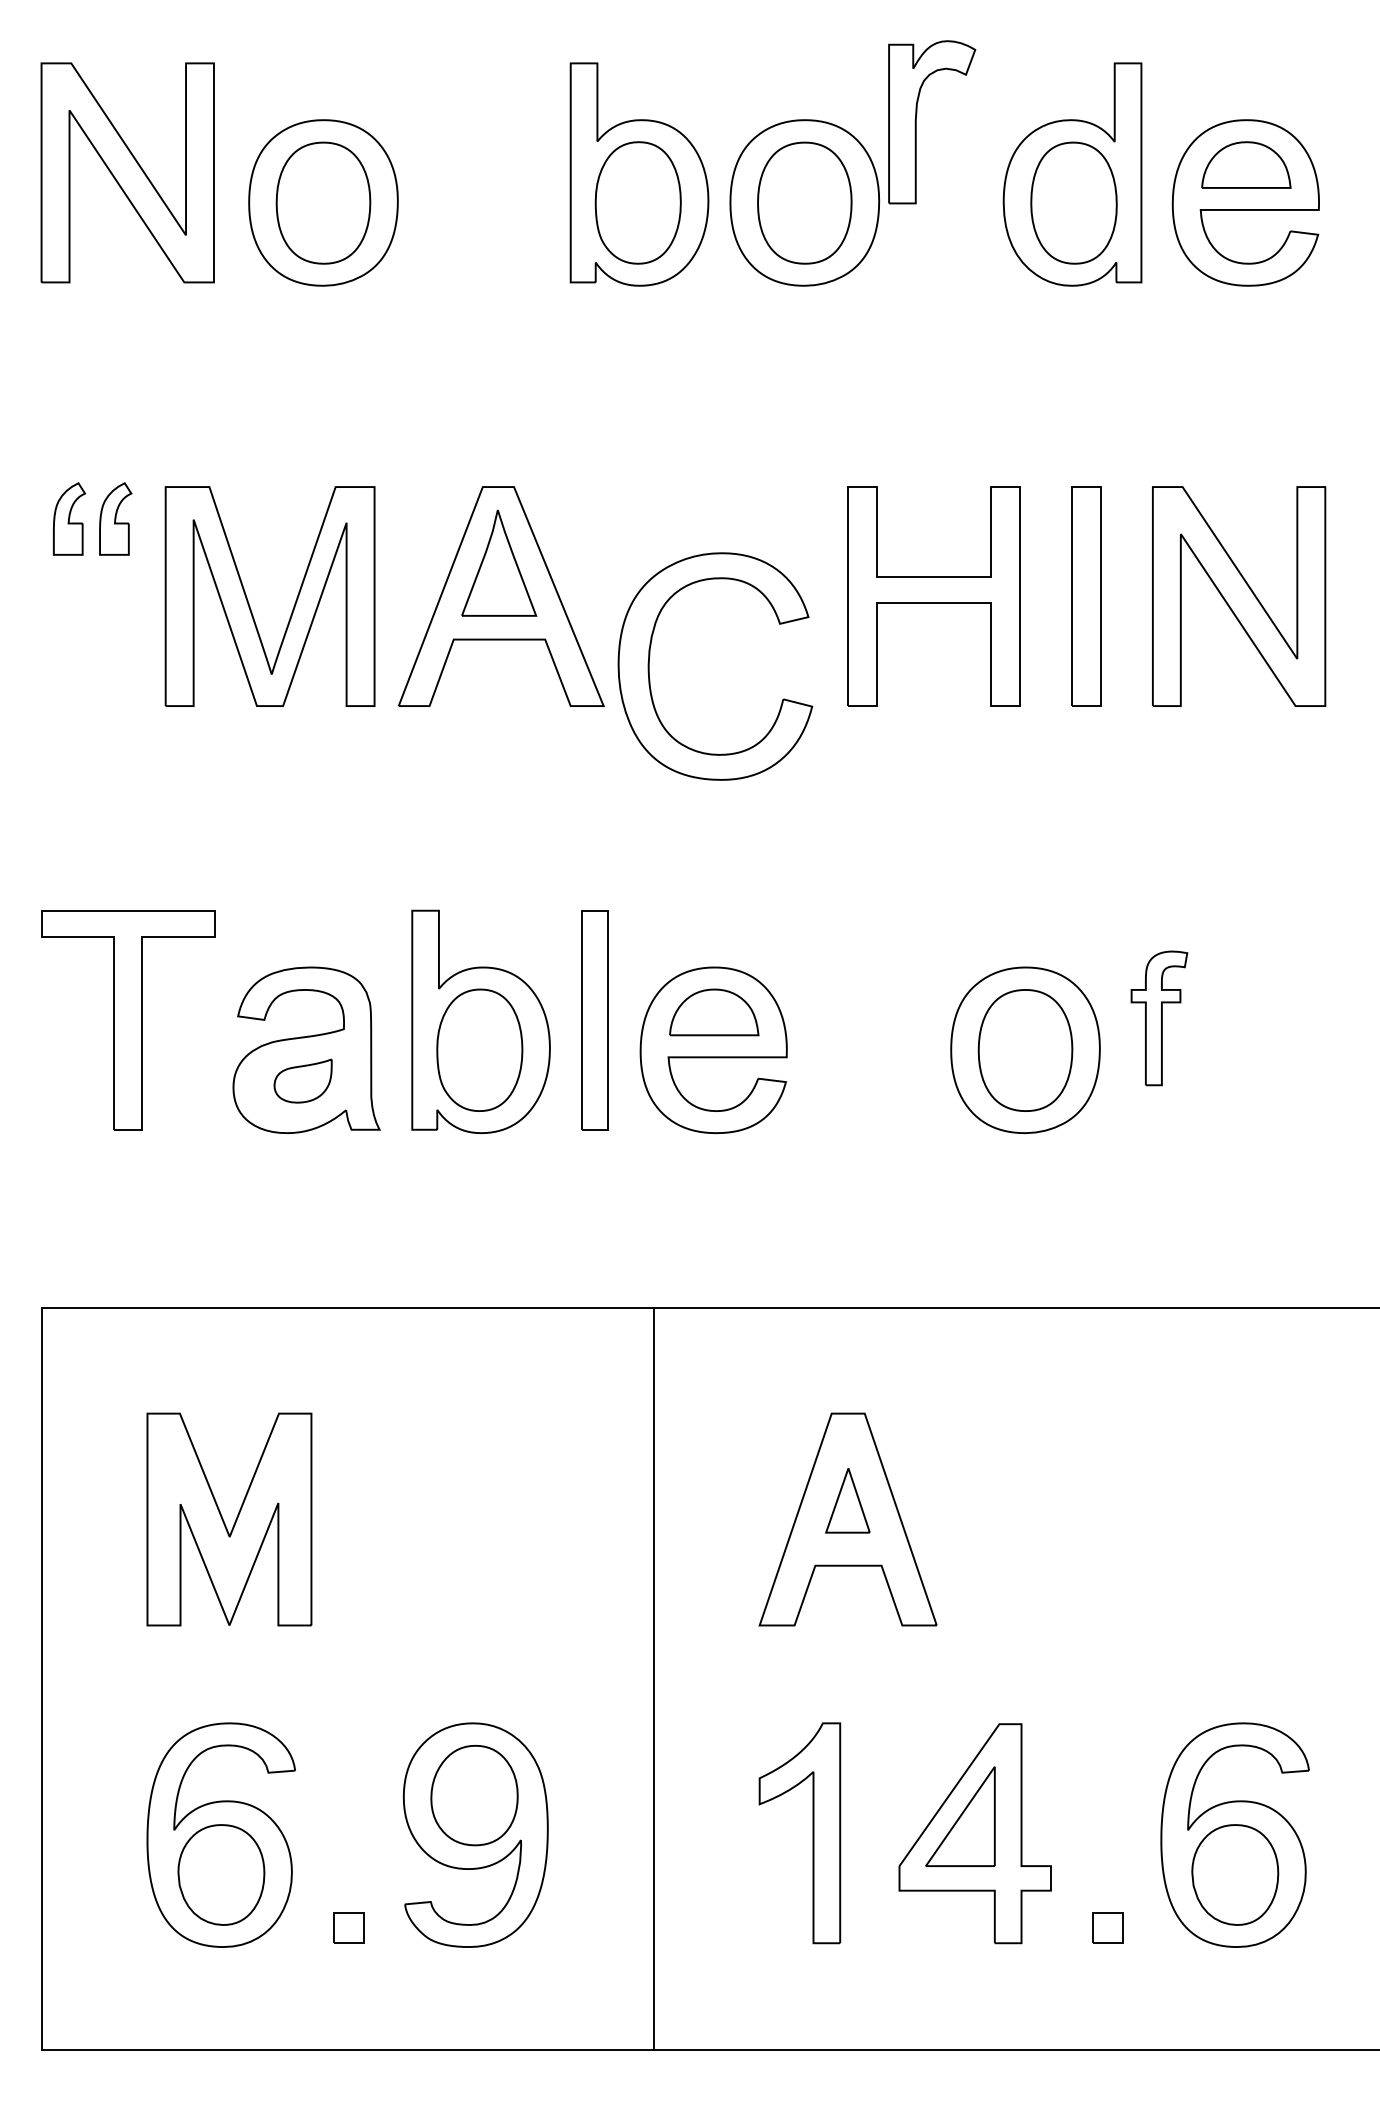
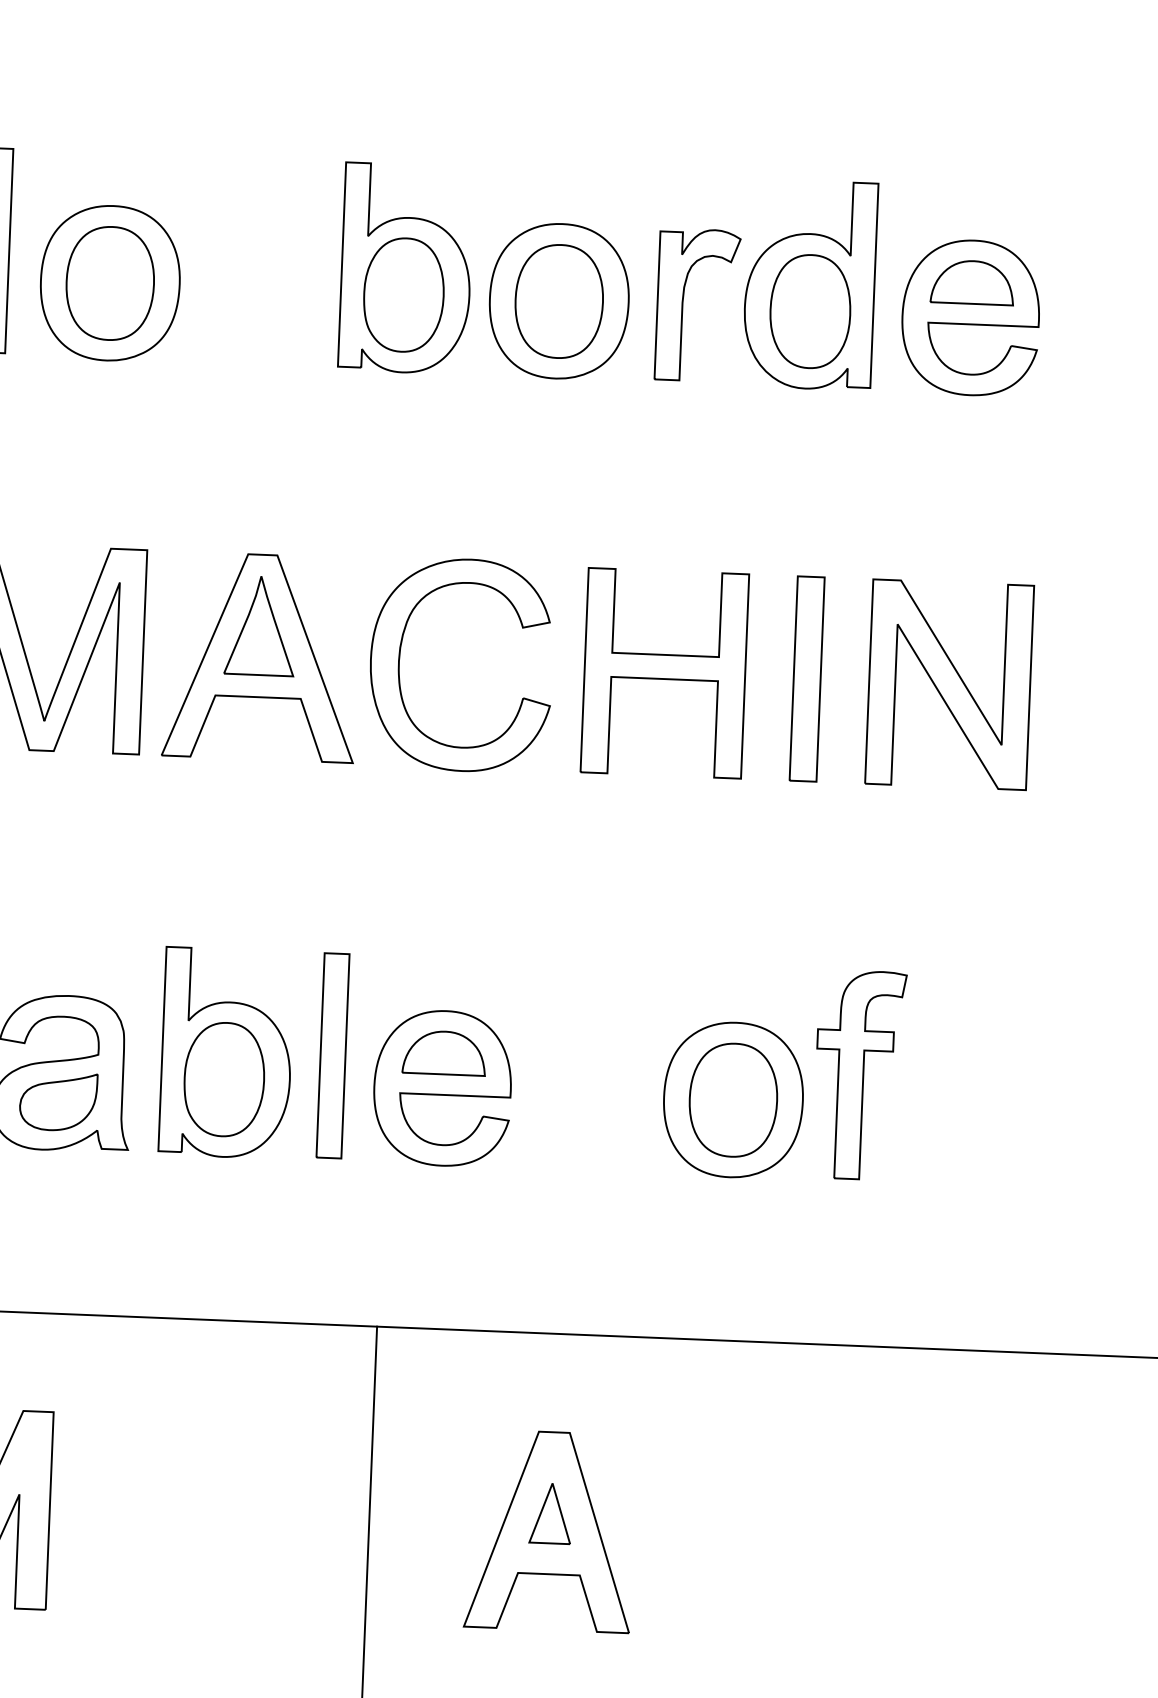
part: (916, 122) -> (683, 304), moved
part: (650, 656) -> (400, 653), moved
part: (1159, 1018) -> (859, 1075), size x1.67
part: (302, 1080) -> (57, 1101), size x1.43

